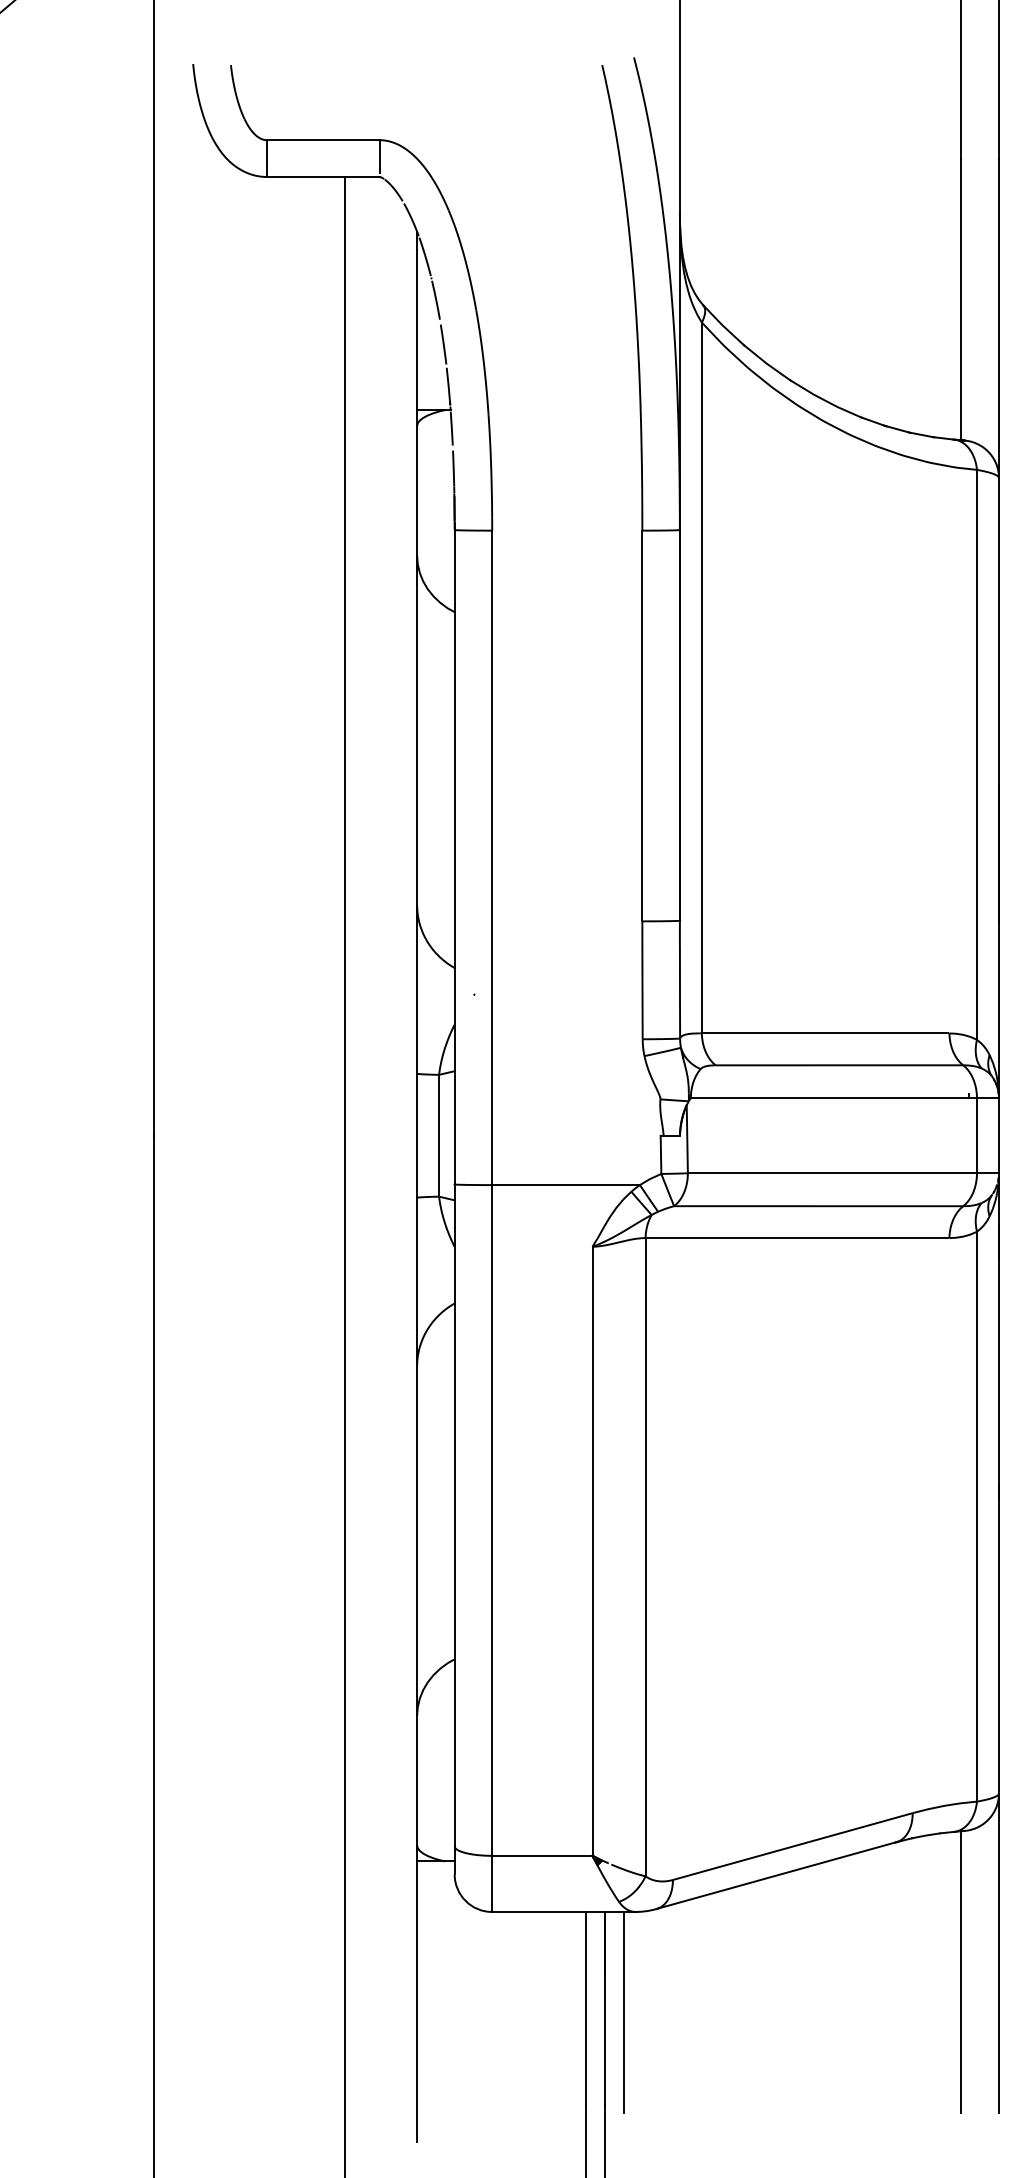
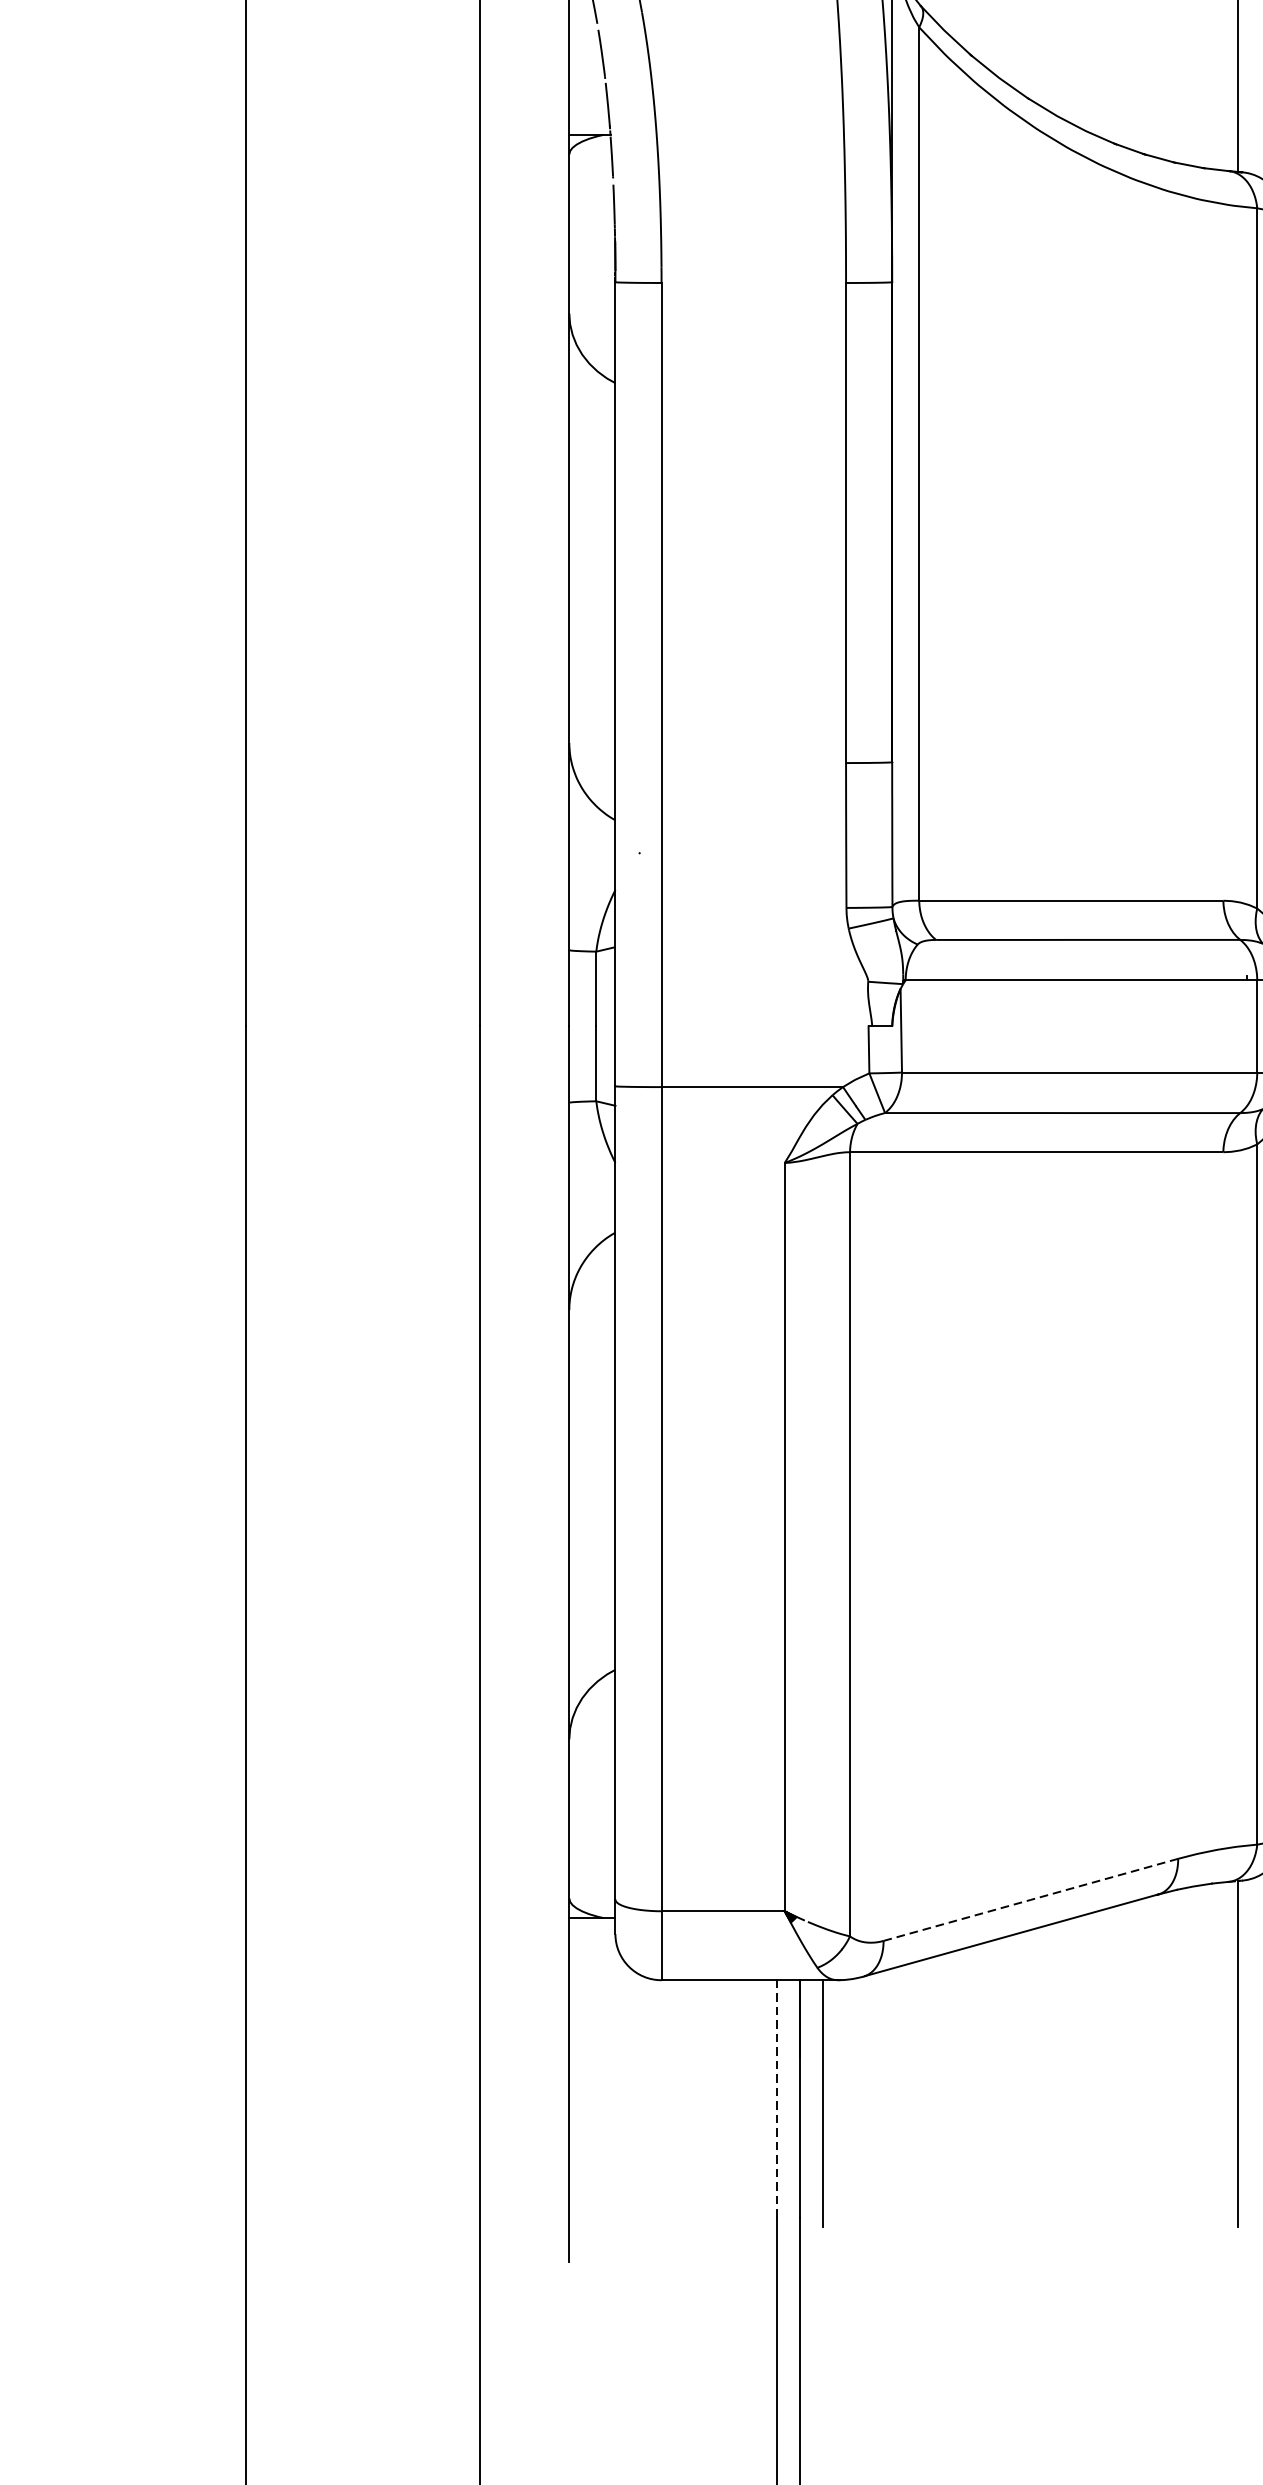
line: (792, 1846) -> (1030, 1899), solid -> dashed
line: (586, 2008) -> (777, 2098), solid -> dashed

